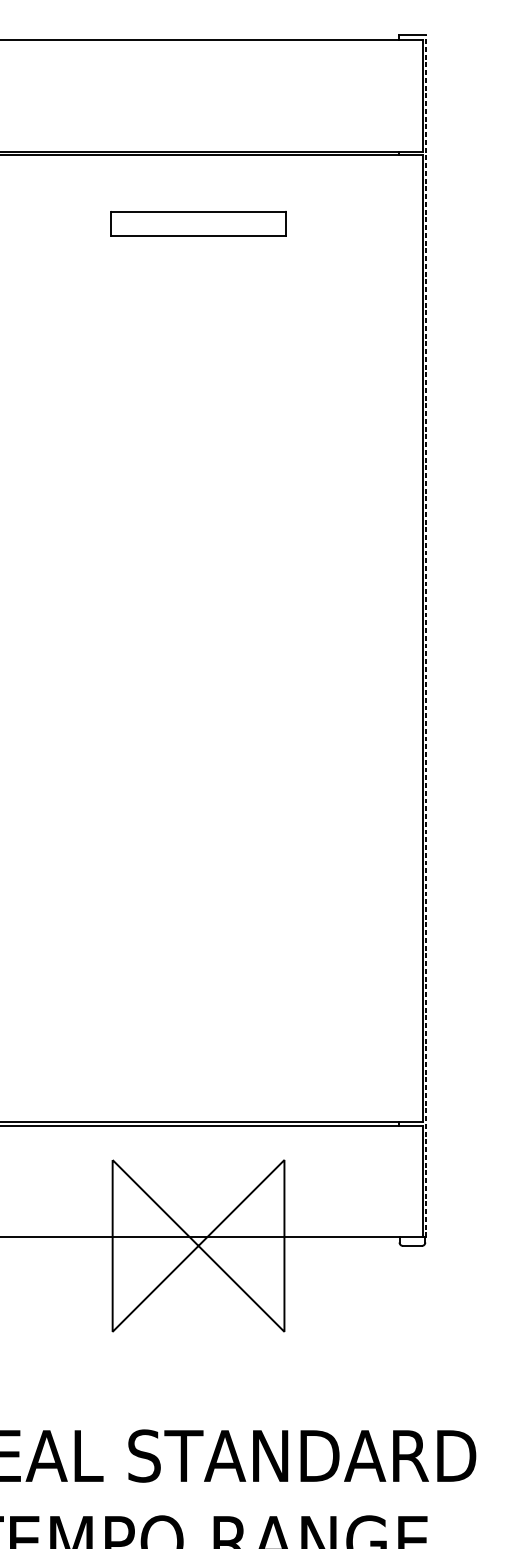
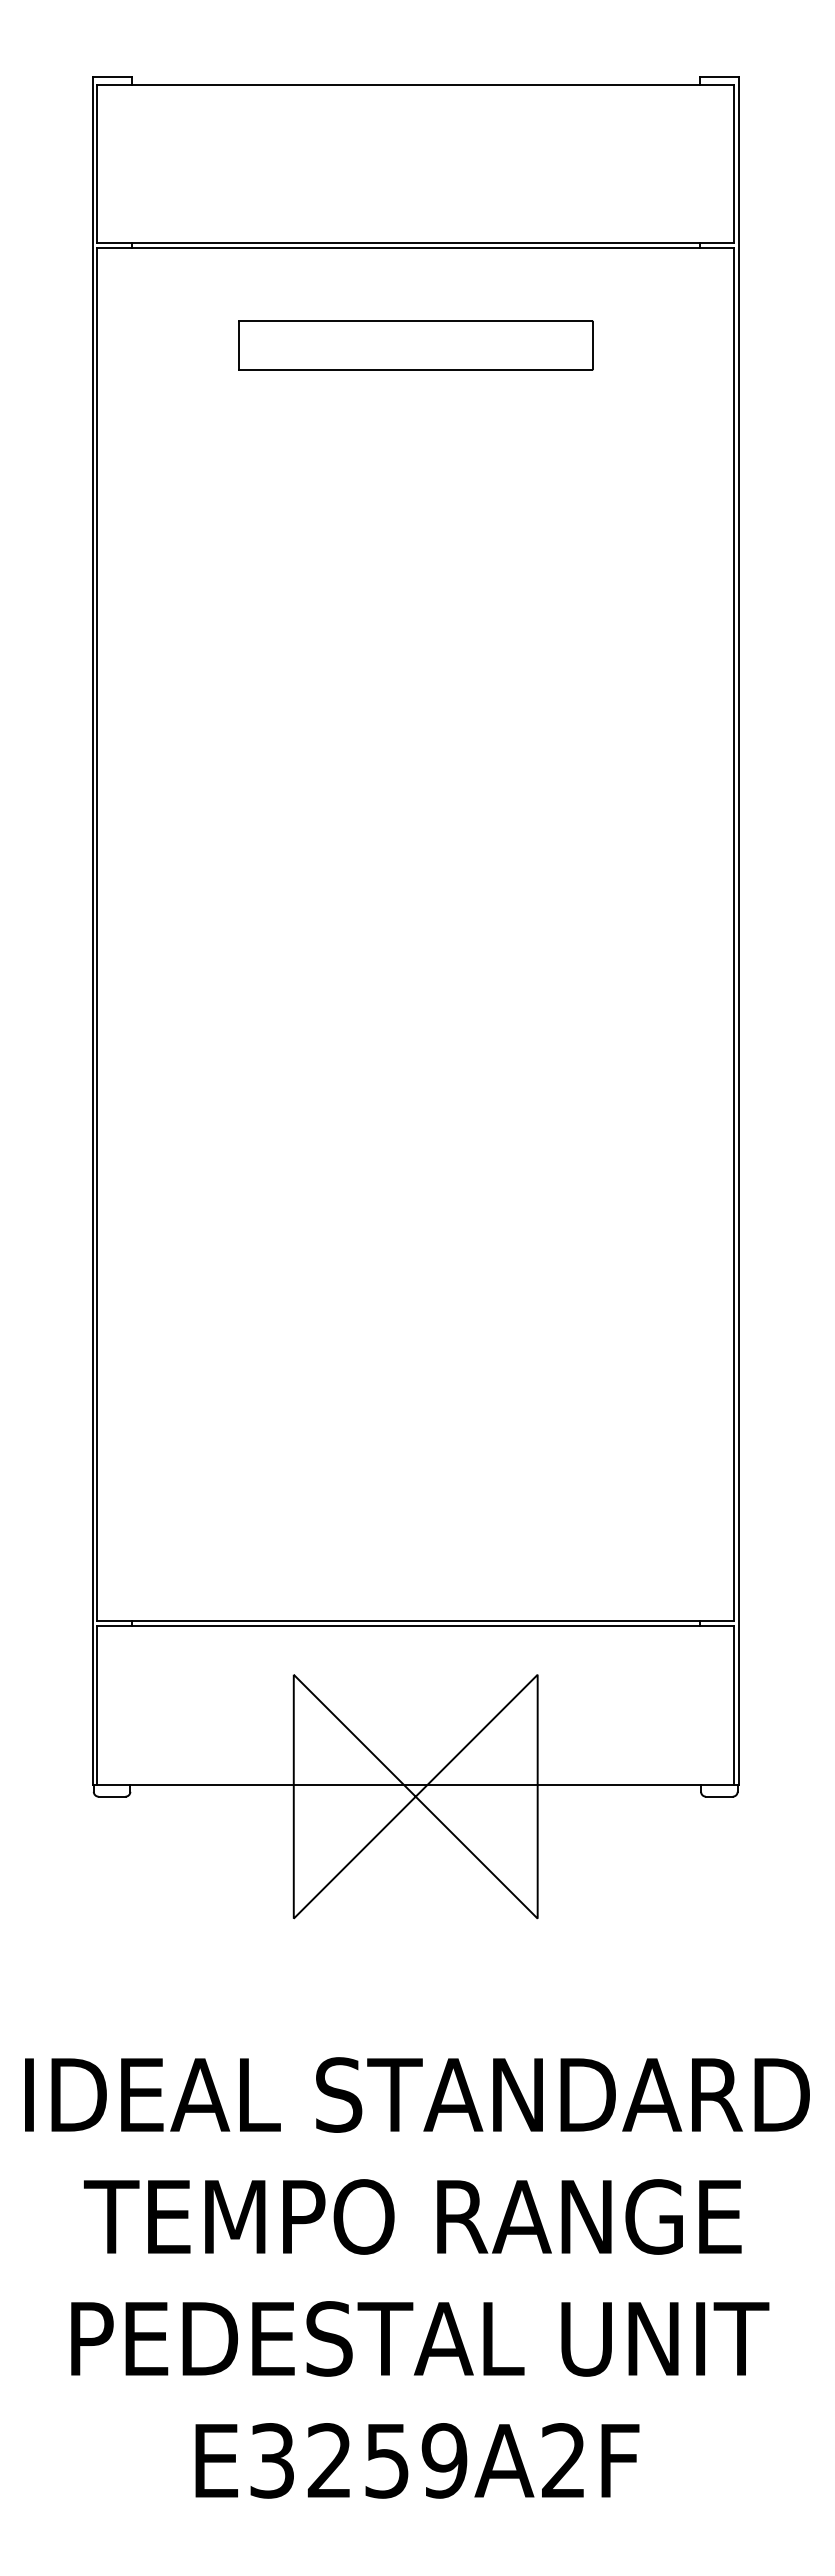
part: (198, 223) -> (415, 345), size x1.43
line: (425, 635) -> (738, 930), dashed -> solid

